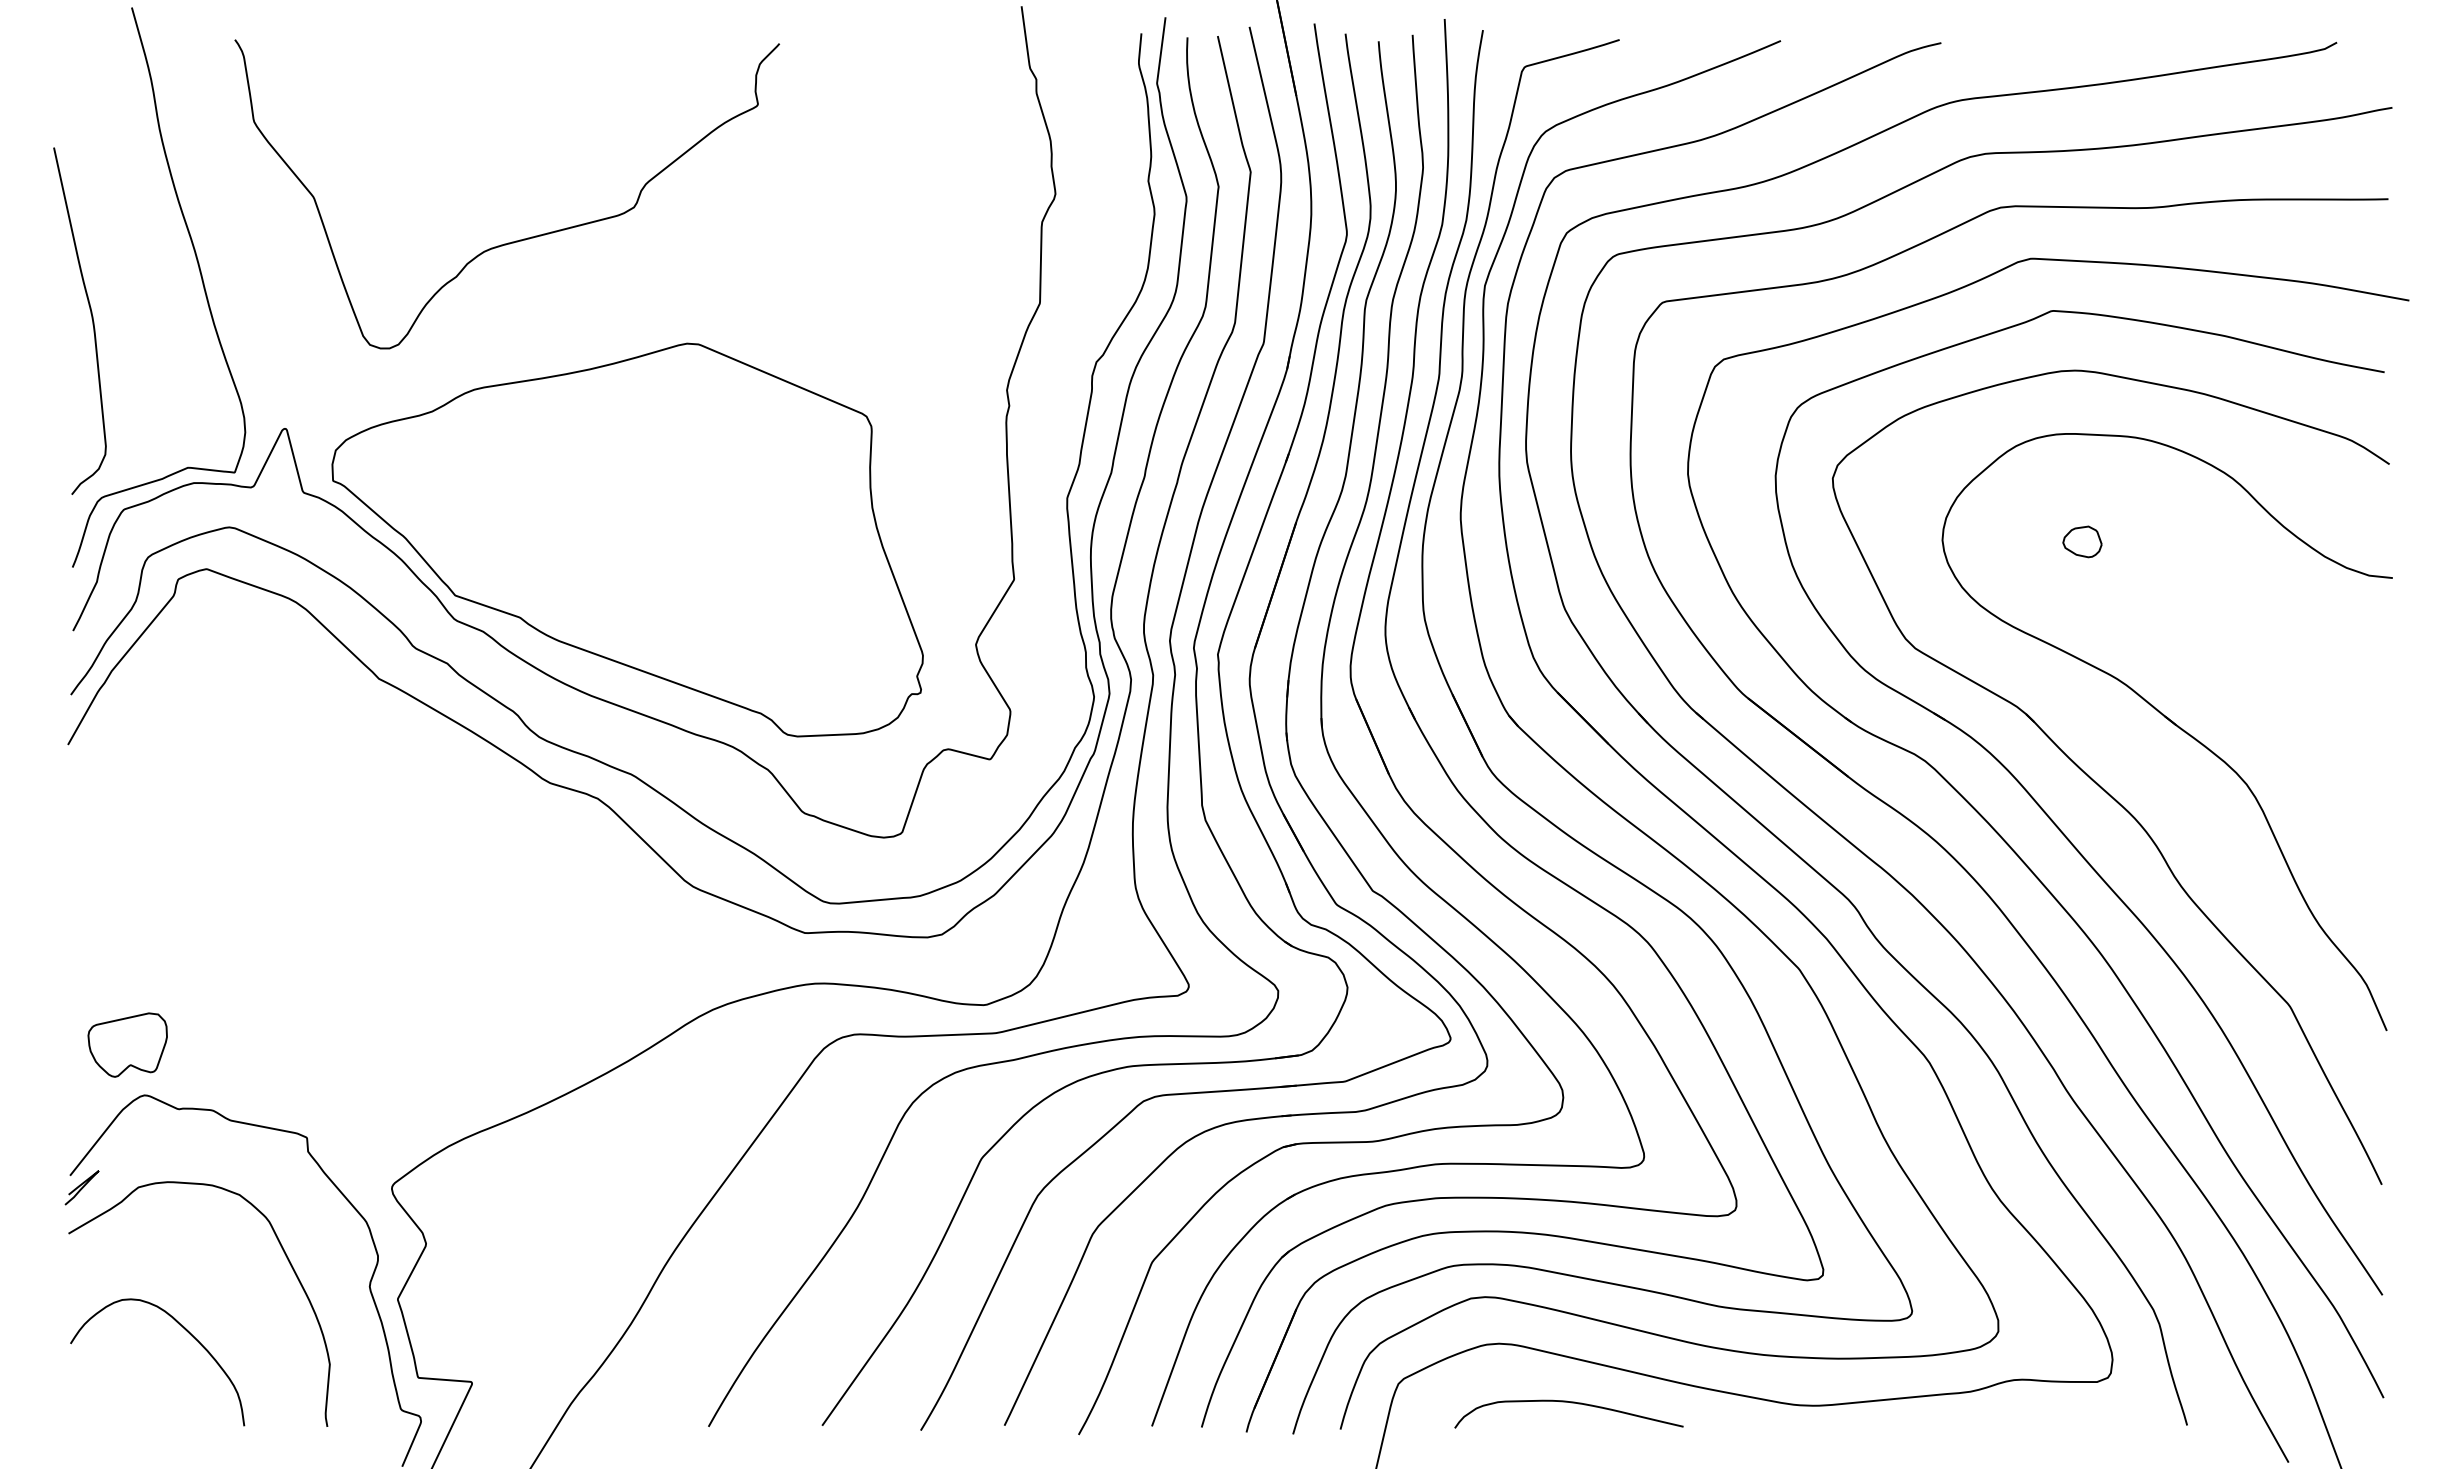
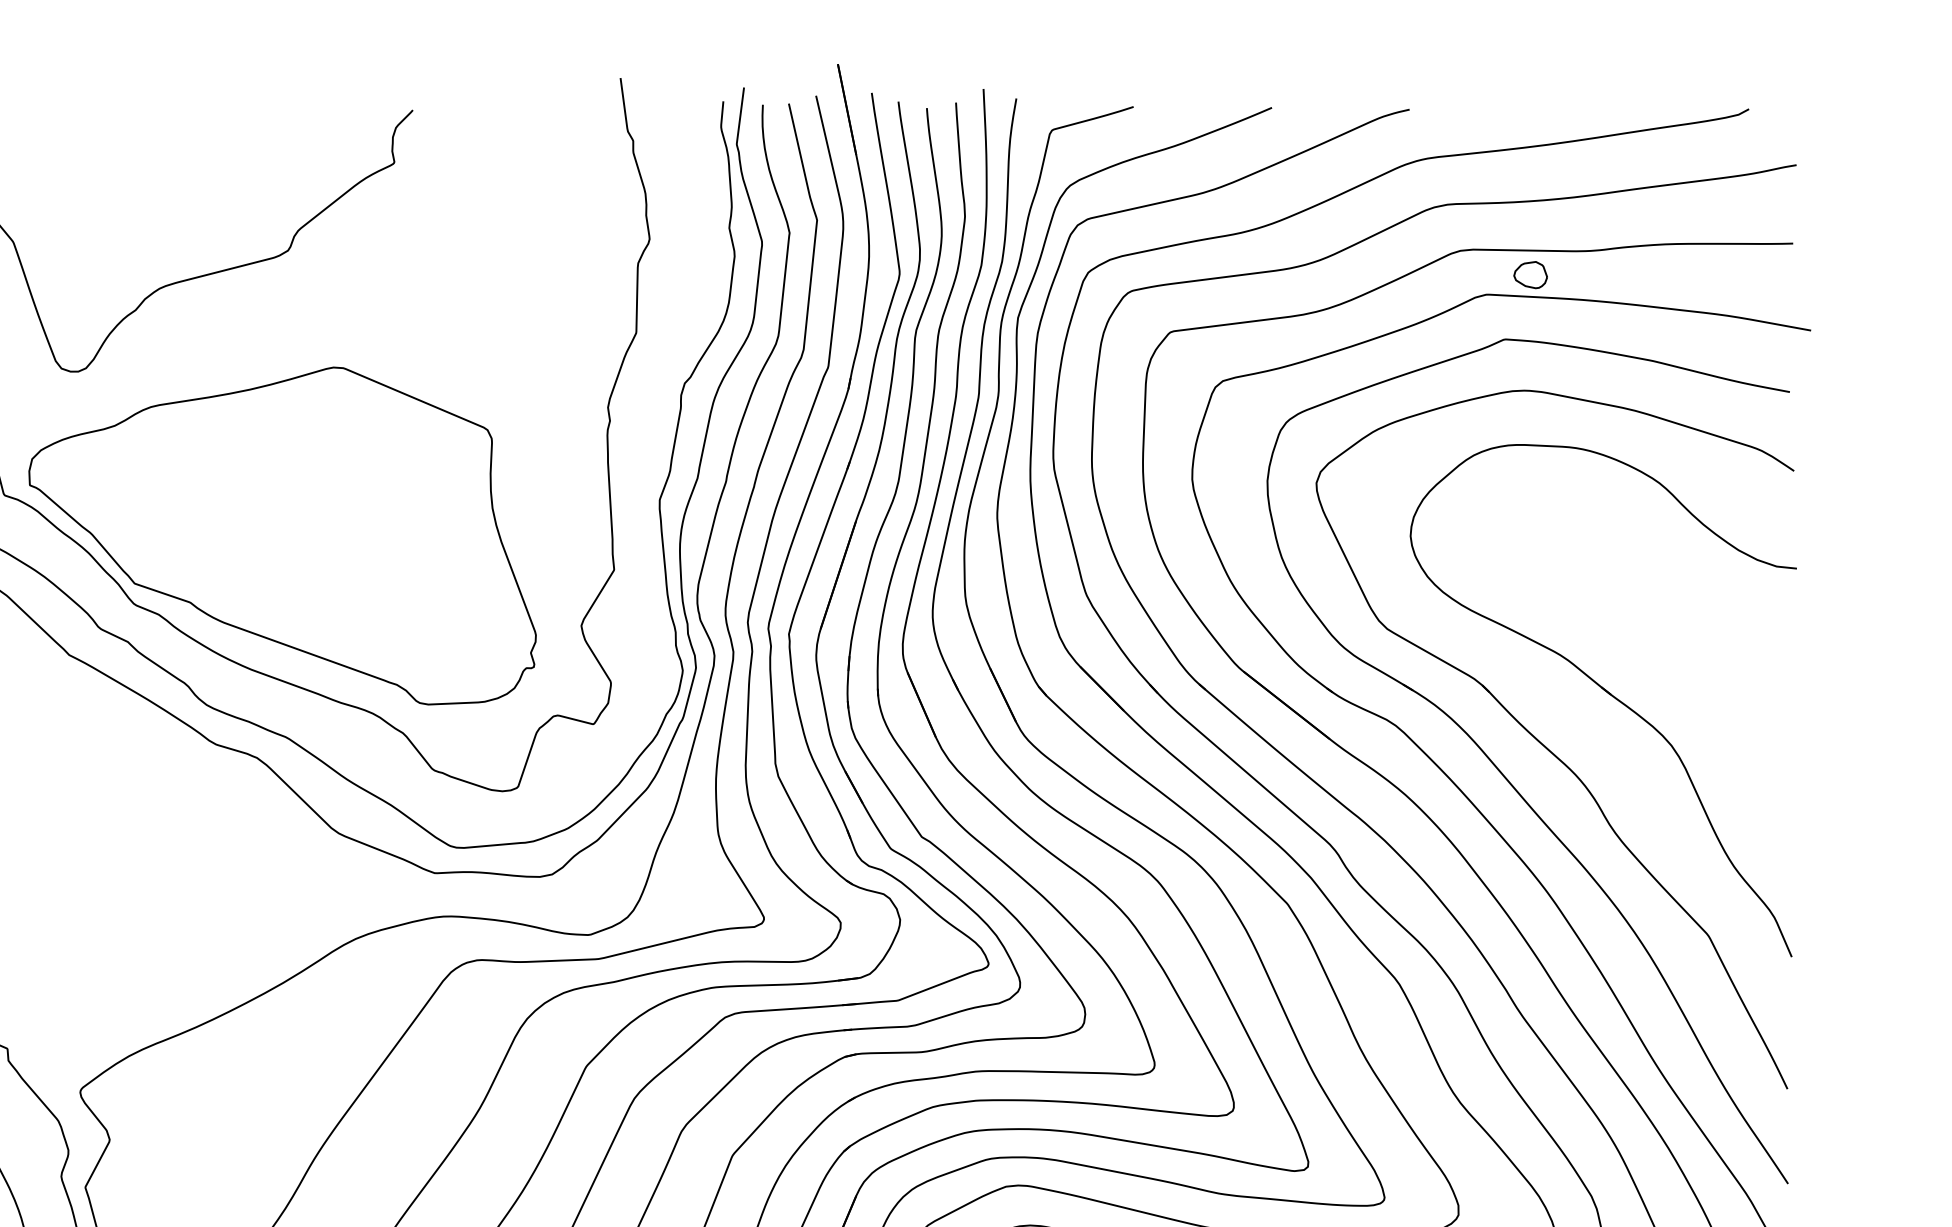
part: (2082, 541) -> (1530, 274), moved

